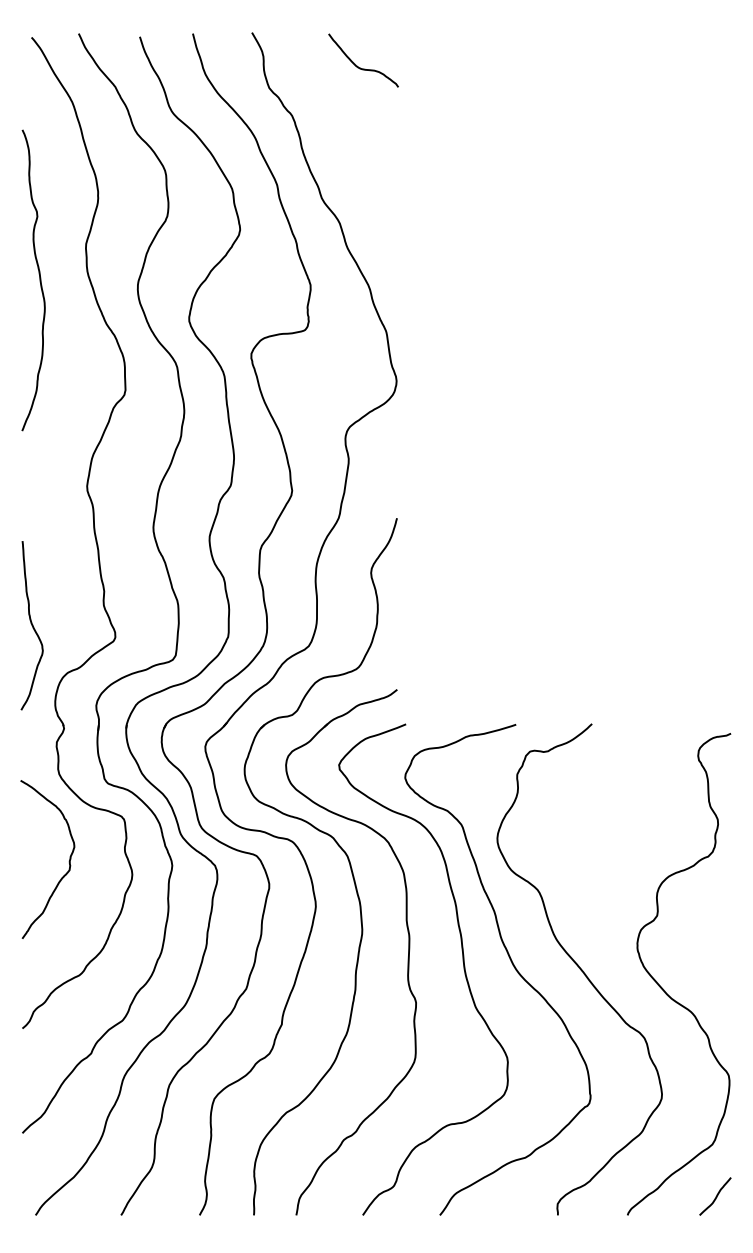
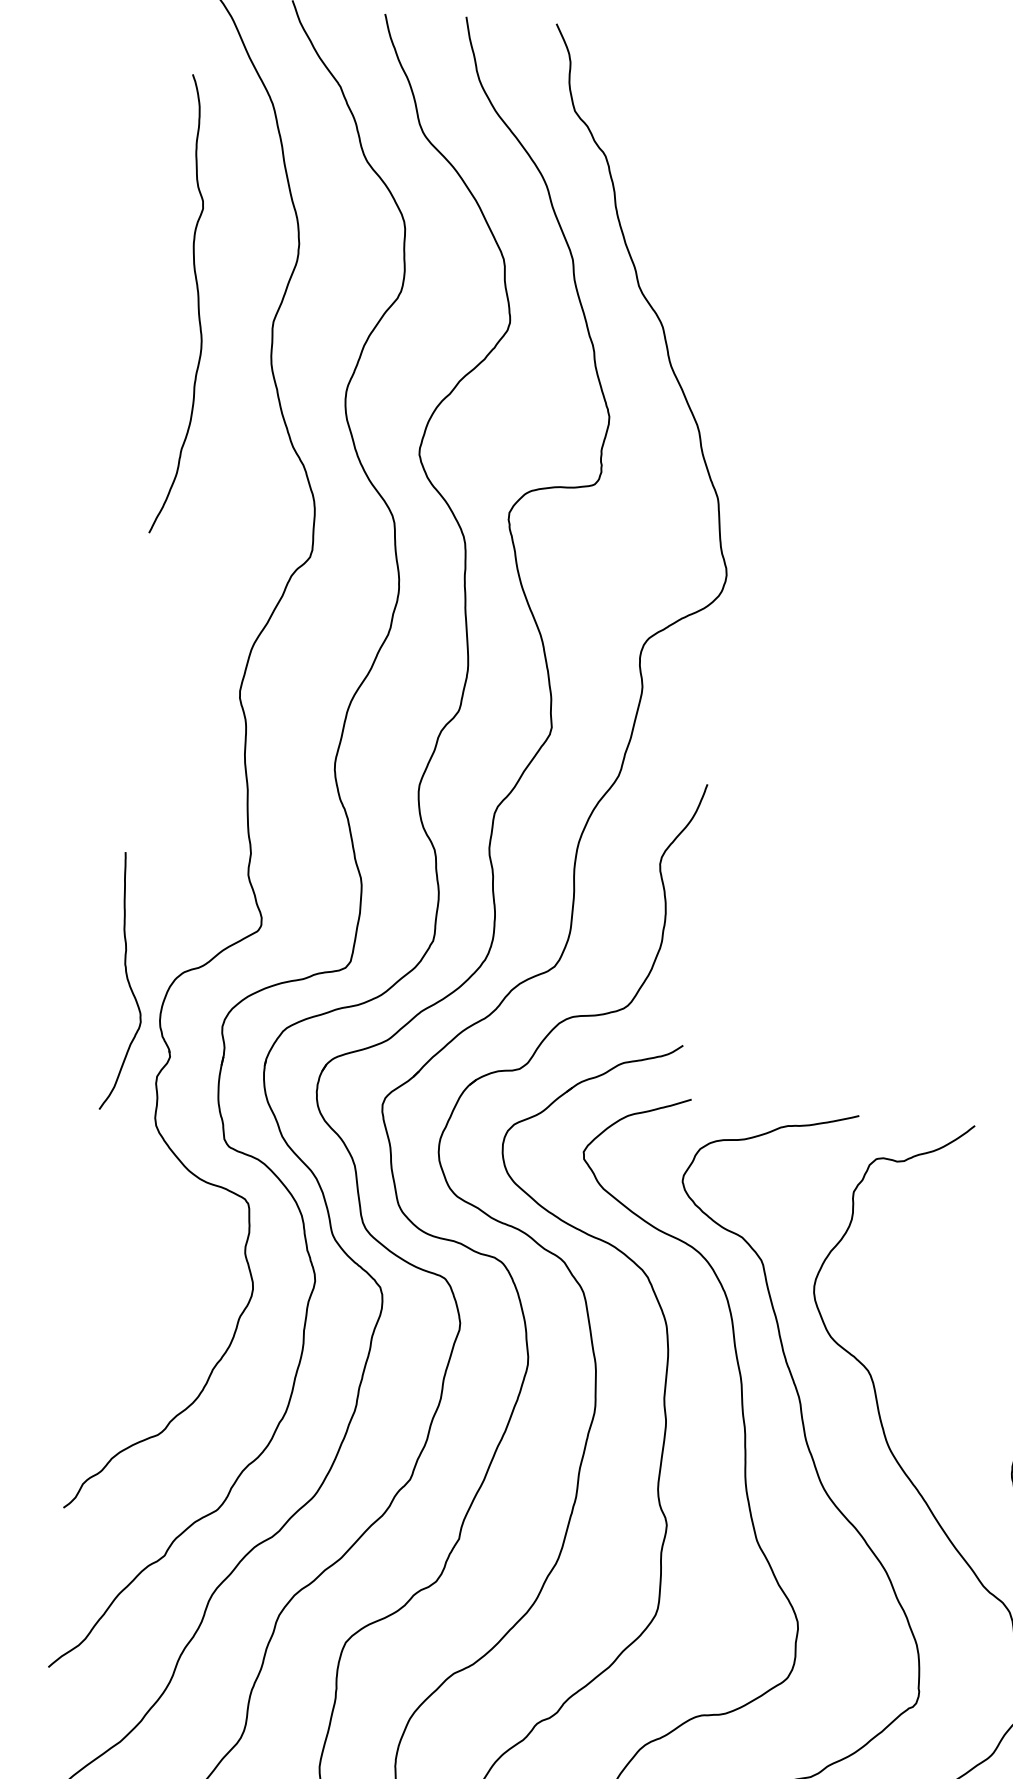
curve: (360, 67) -> (716, 92), removed
curve: (39, 280) -> (197, 306), moved
curve: (31, 625) -> (127, 981), moved
curve: (68, 861) -> (157, 1259), removed

